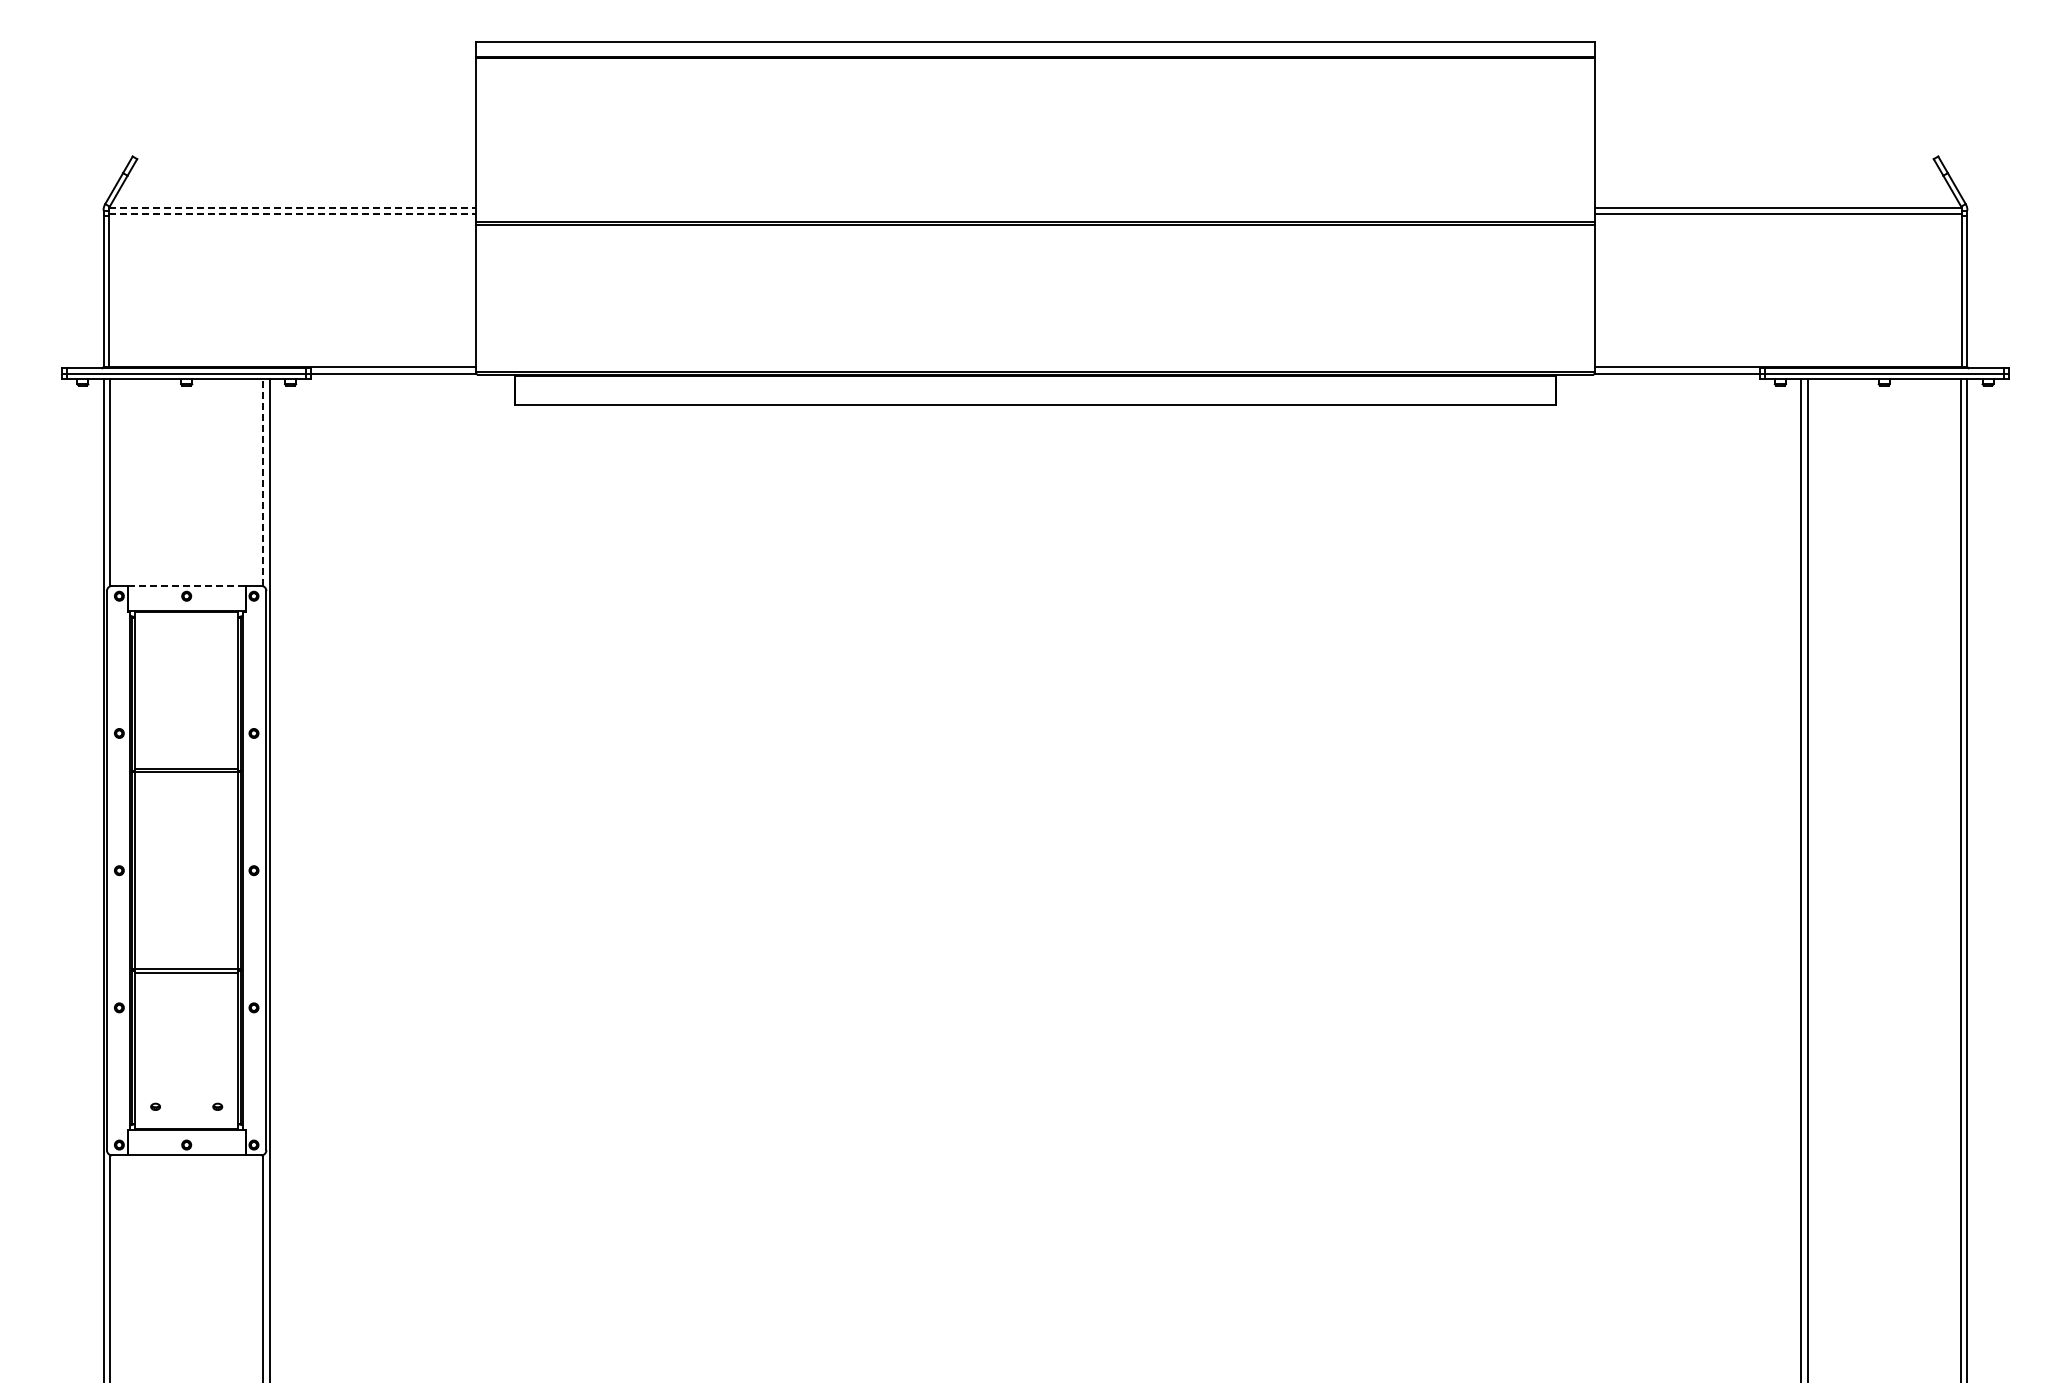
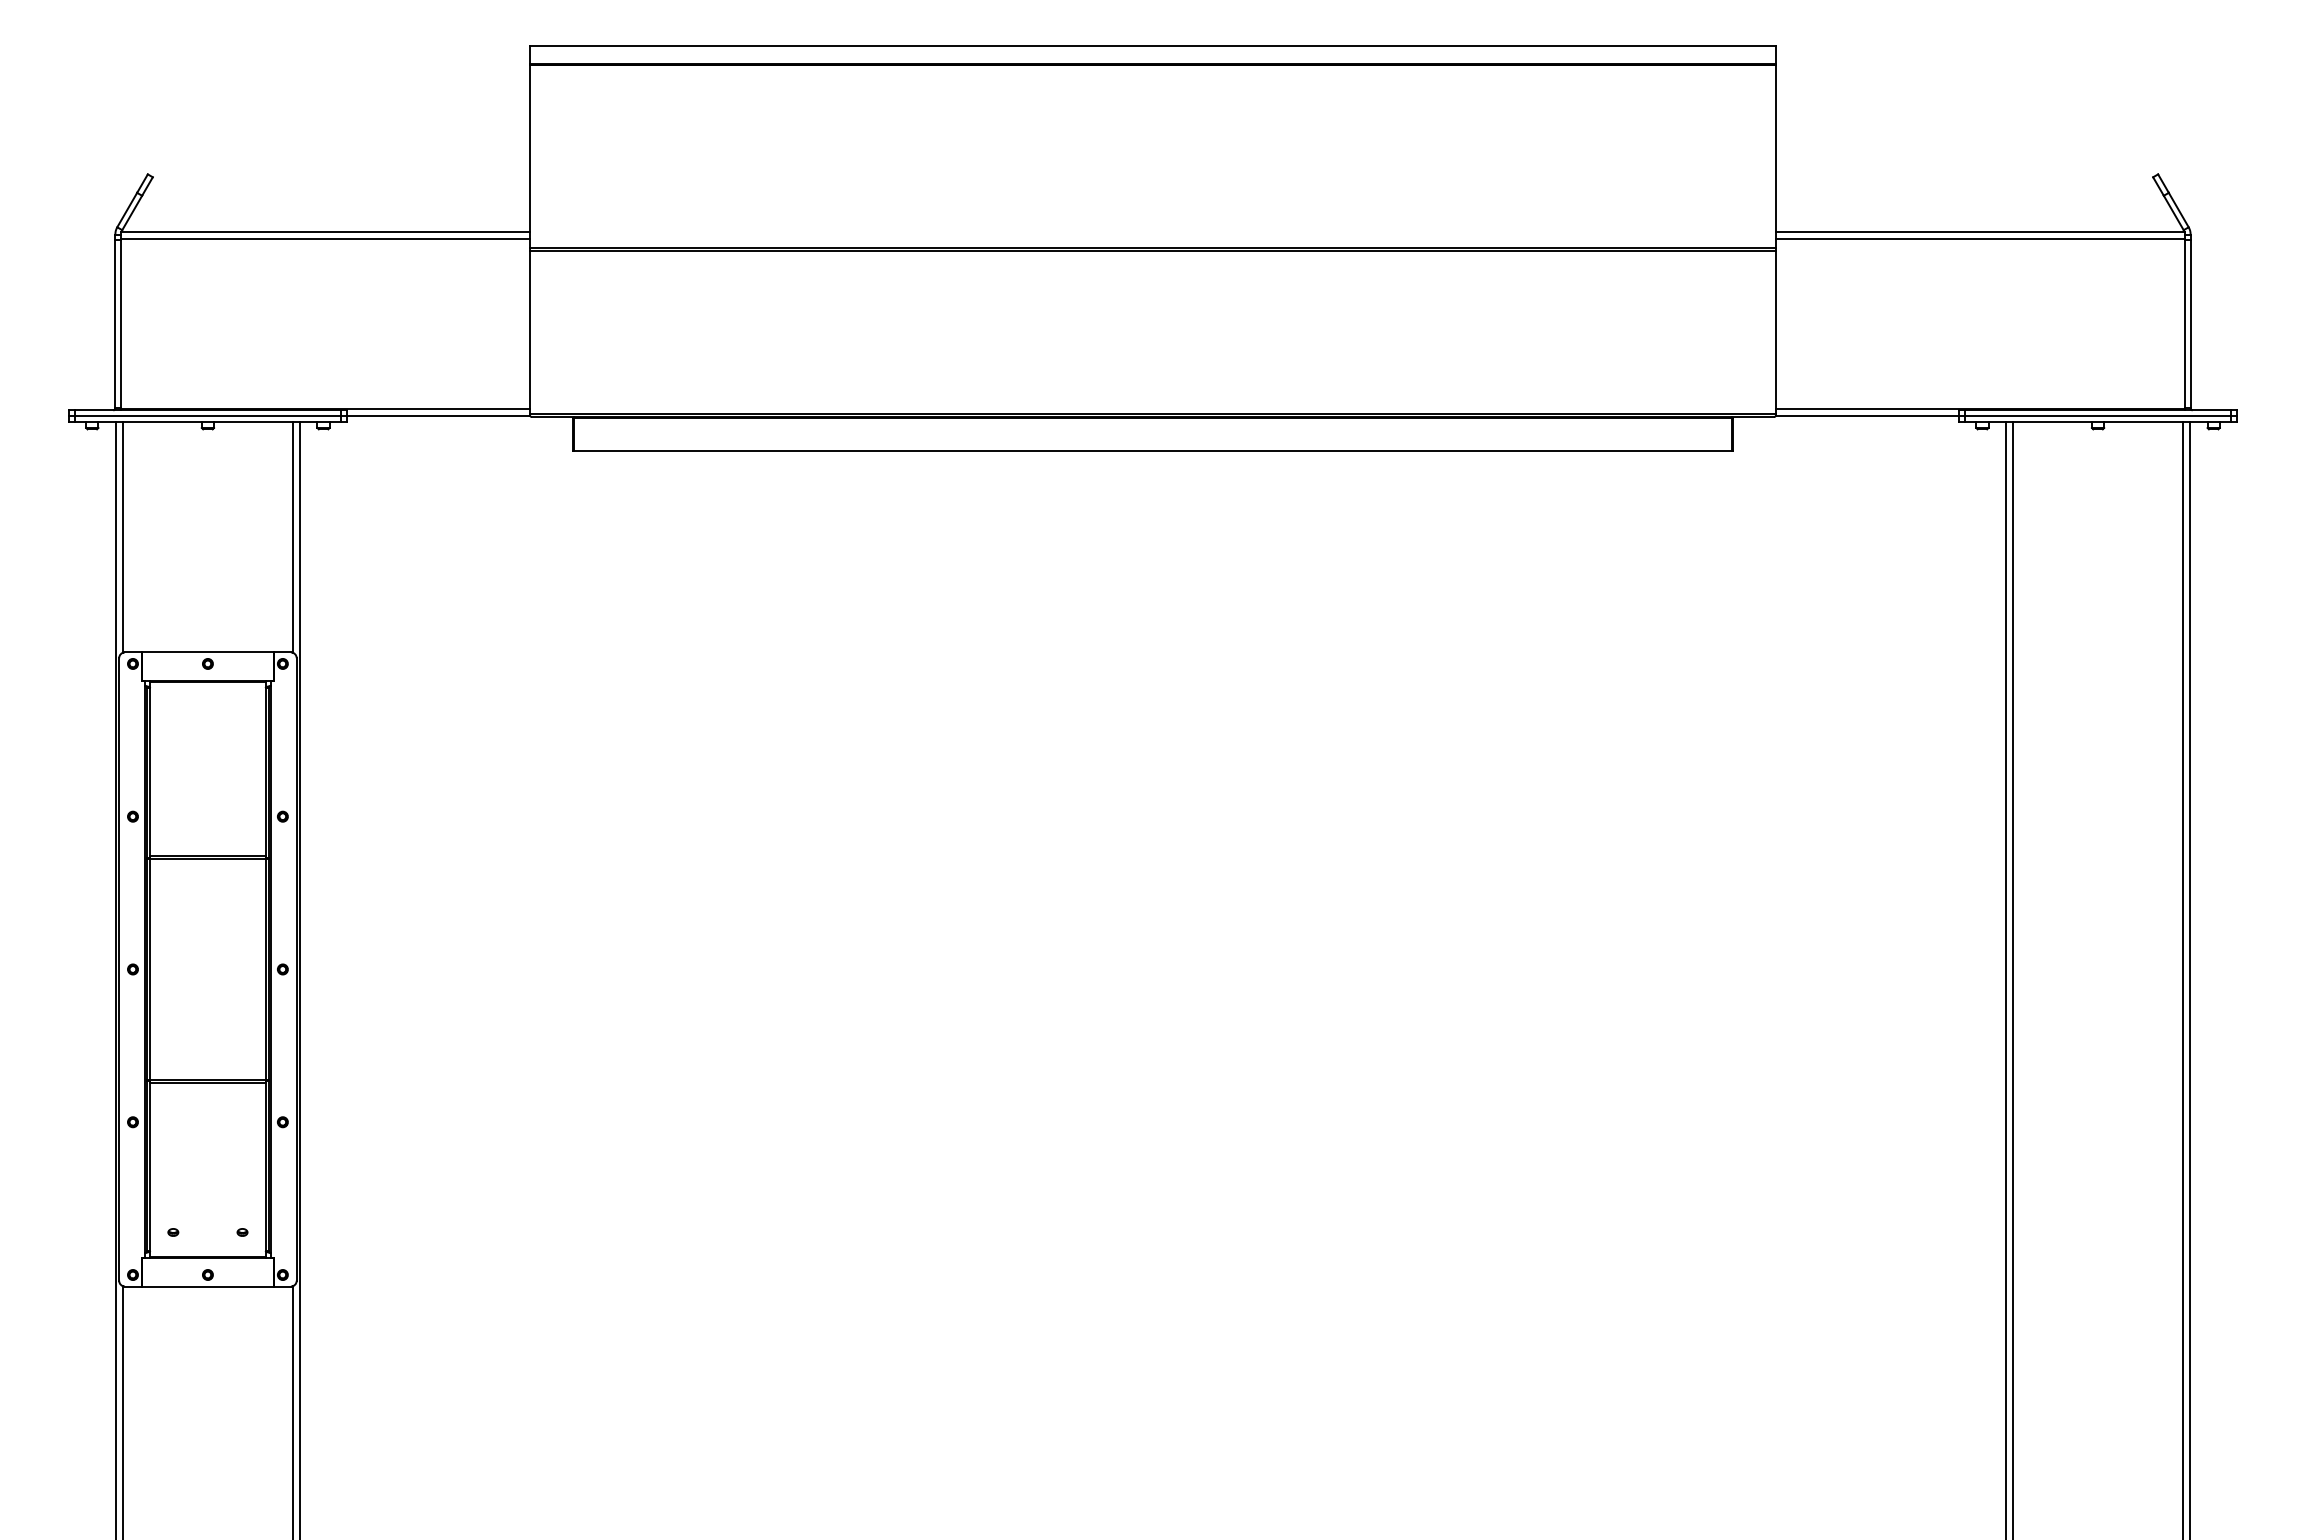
line: (292, 207) -> (325, 231), dashed -> solid
line: (292, 214) -> (325, 238), dashed -> solid
line: (263, 482) -> (293, 537), dashed -> solid
line: (187, 585) -> (208, 651), dashed -> solid

